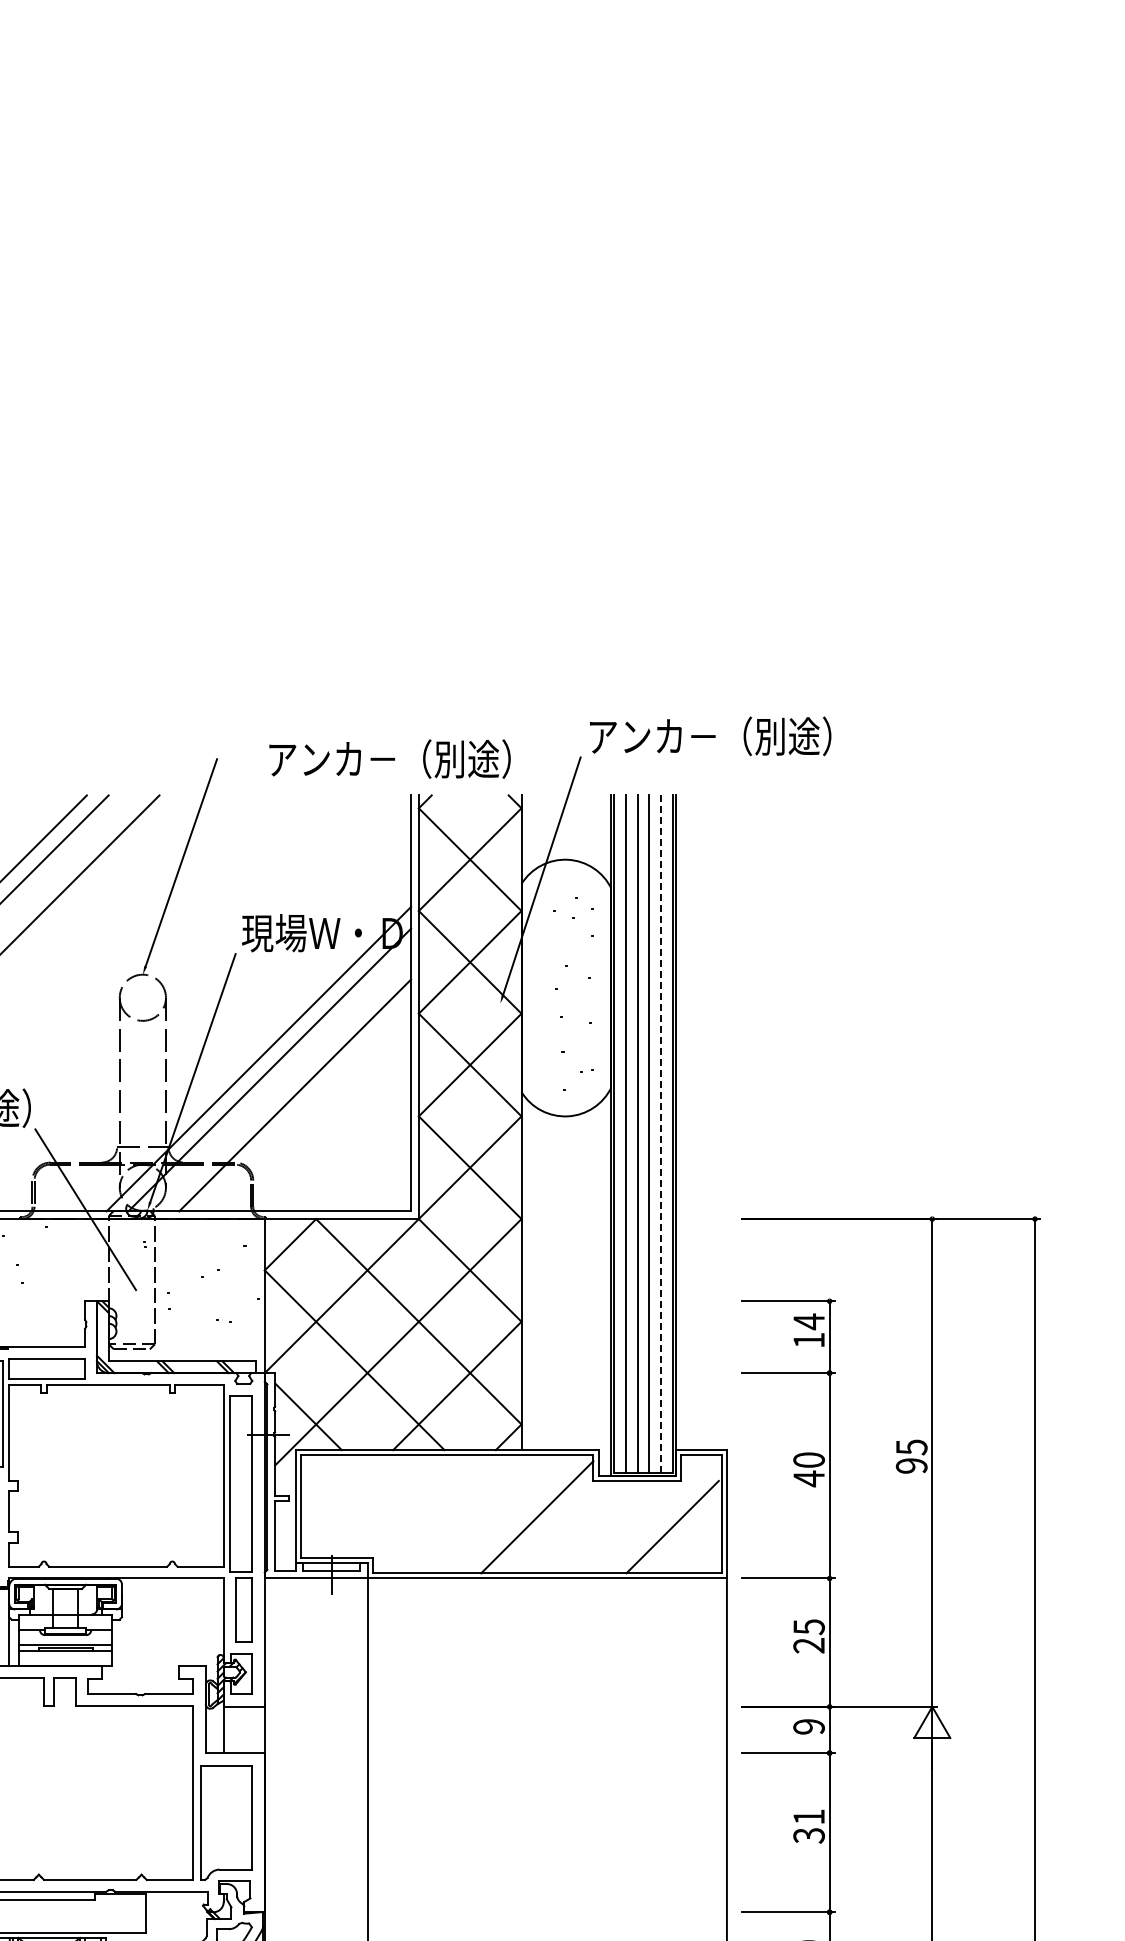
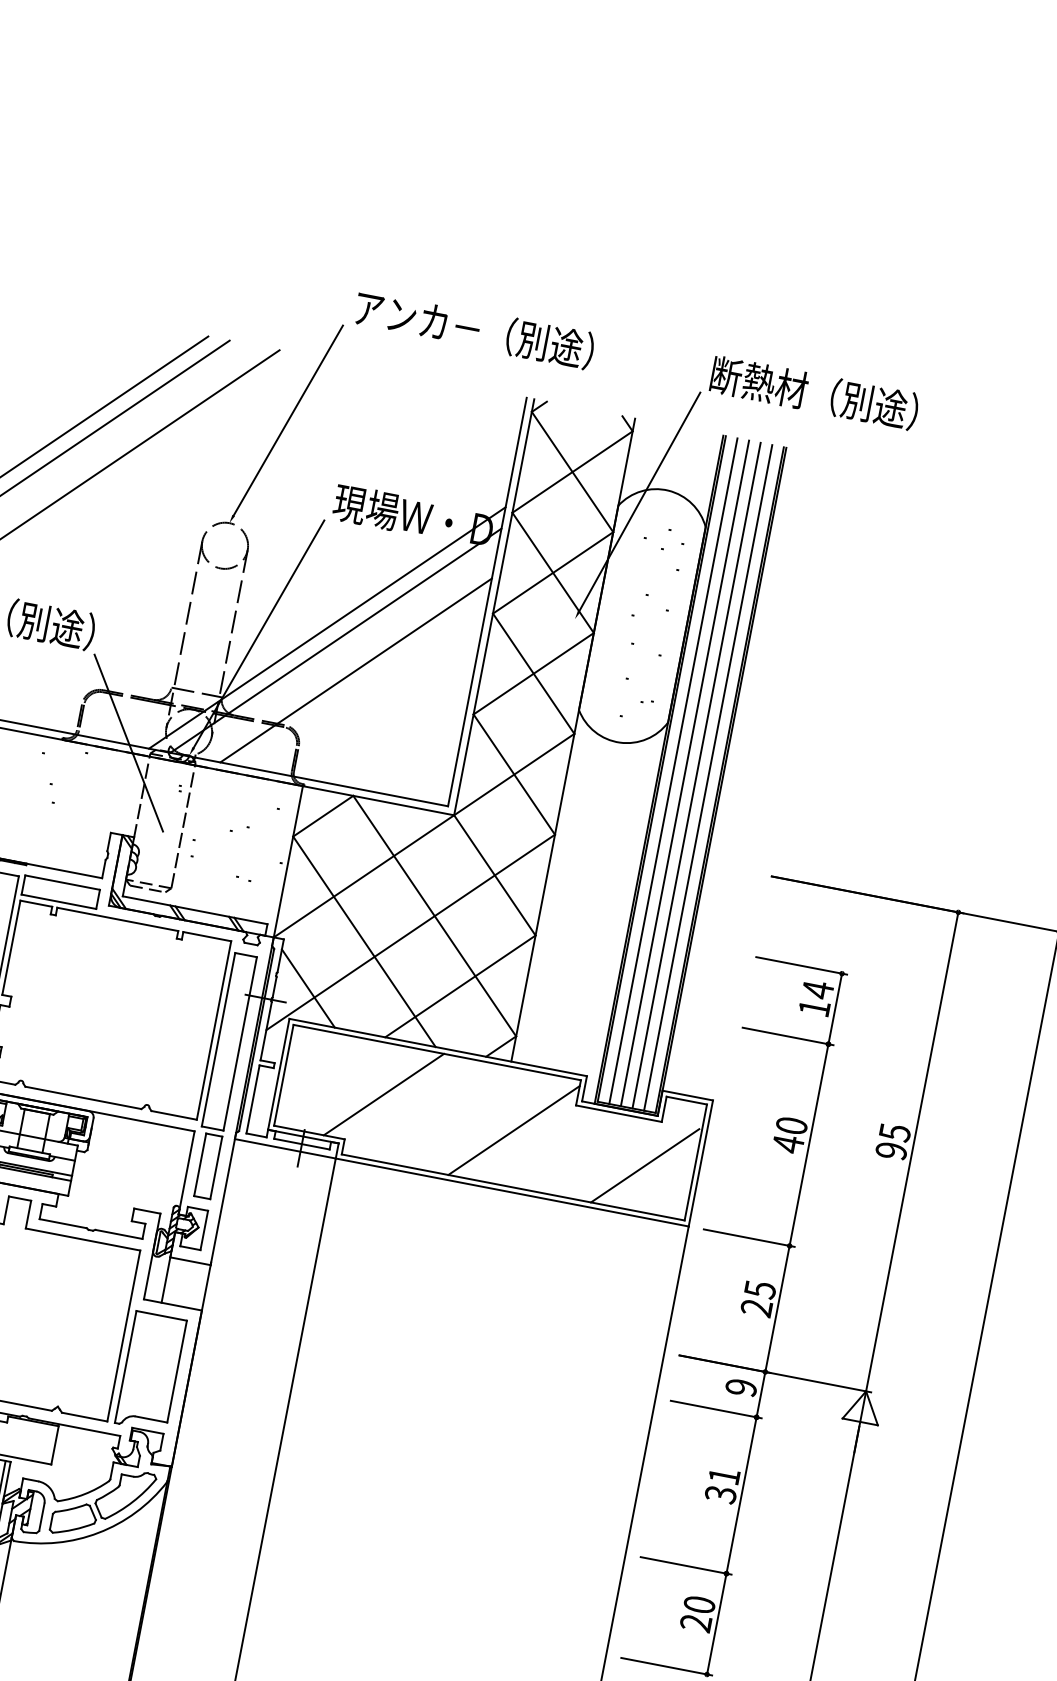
text: (709, 736) -> (830, 396), アンカ－（別途） -> 断熱材（別途）
text: (389, 758) -> (474, 328), moved
line: (661, 1134) -> (708, 778), dashed -> solid
line: (402, 1506) -> (383, 1094), added

